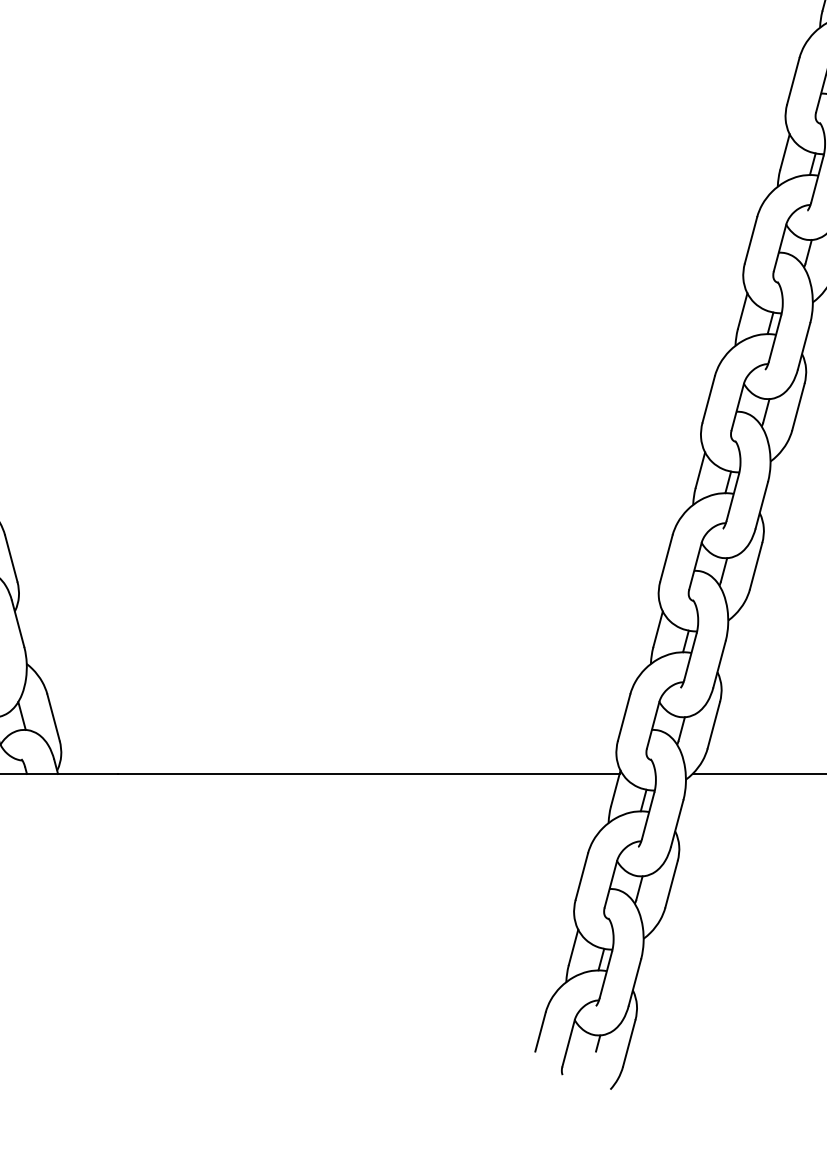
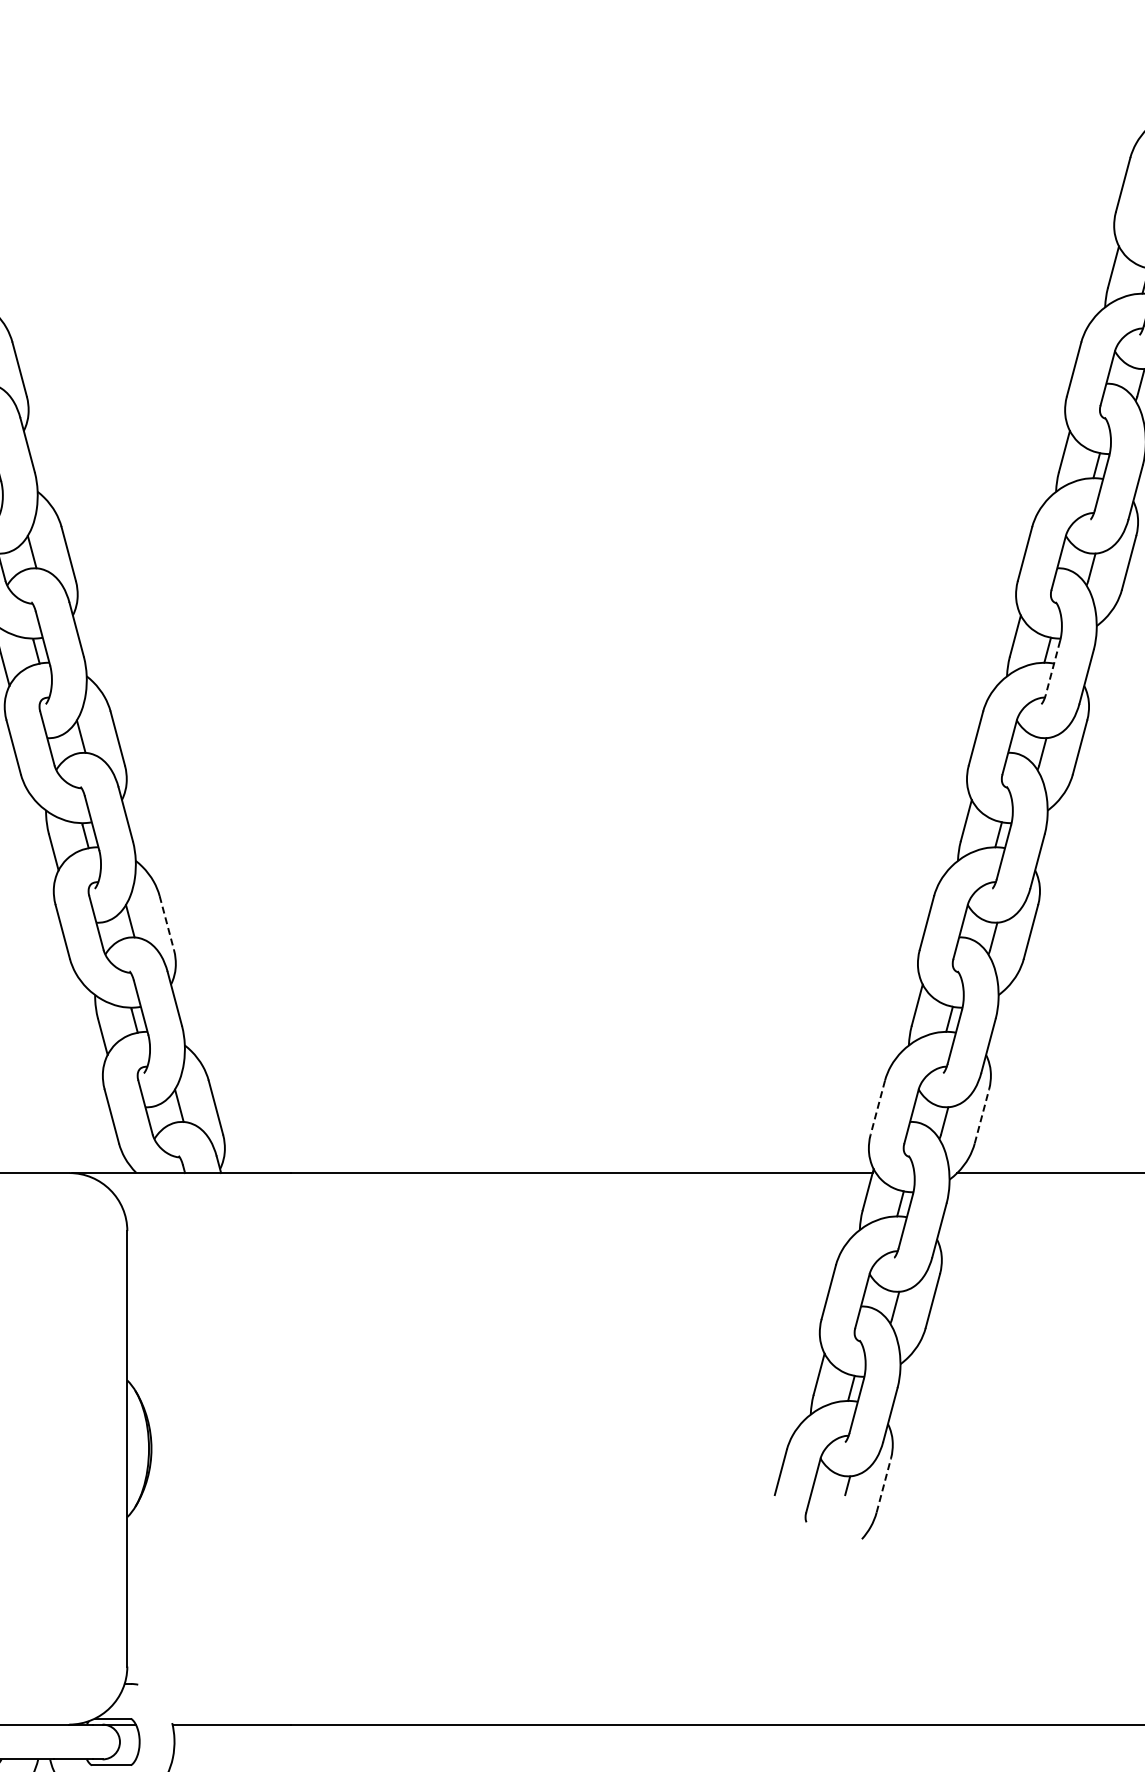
line: (774, 338) -> (1052, 667), solid -> dashed
line: (10, 558) -> (166, 923), solid -> dashed
line: (623, 717) -> (877, 1107), solid -> dashed
line: (713, 725) -> (981, 1116), solid -> dashed
line: (629, 1043) -> (883, 1485), solid -> dashed

